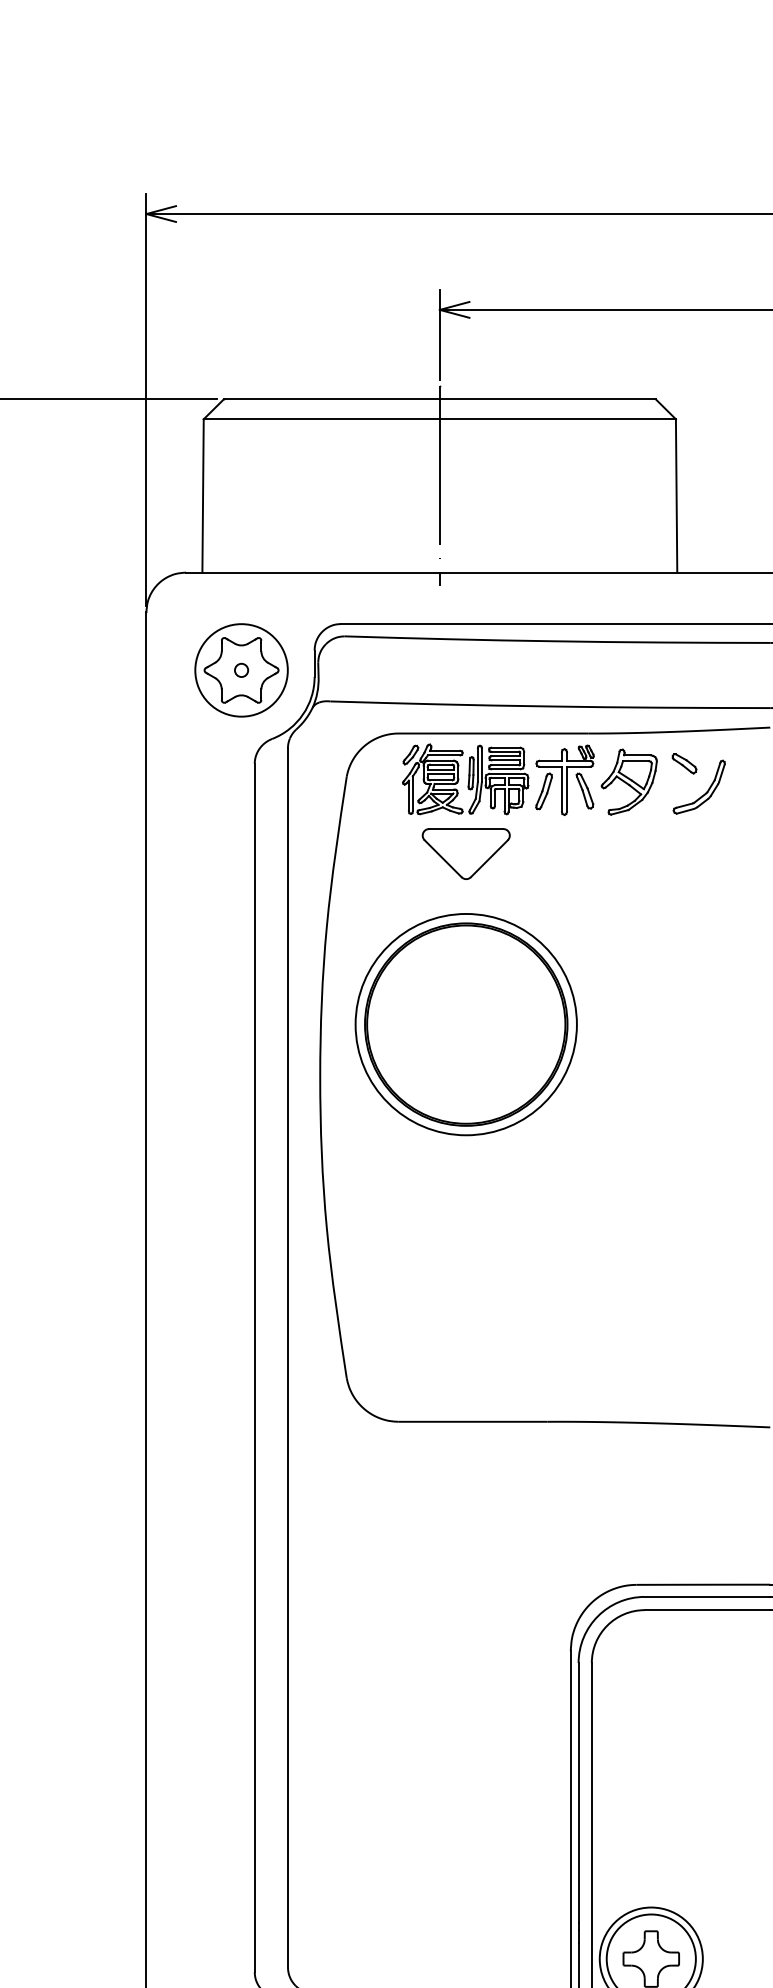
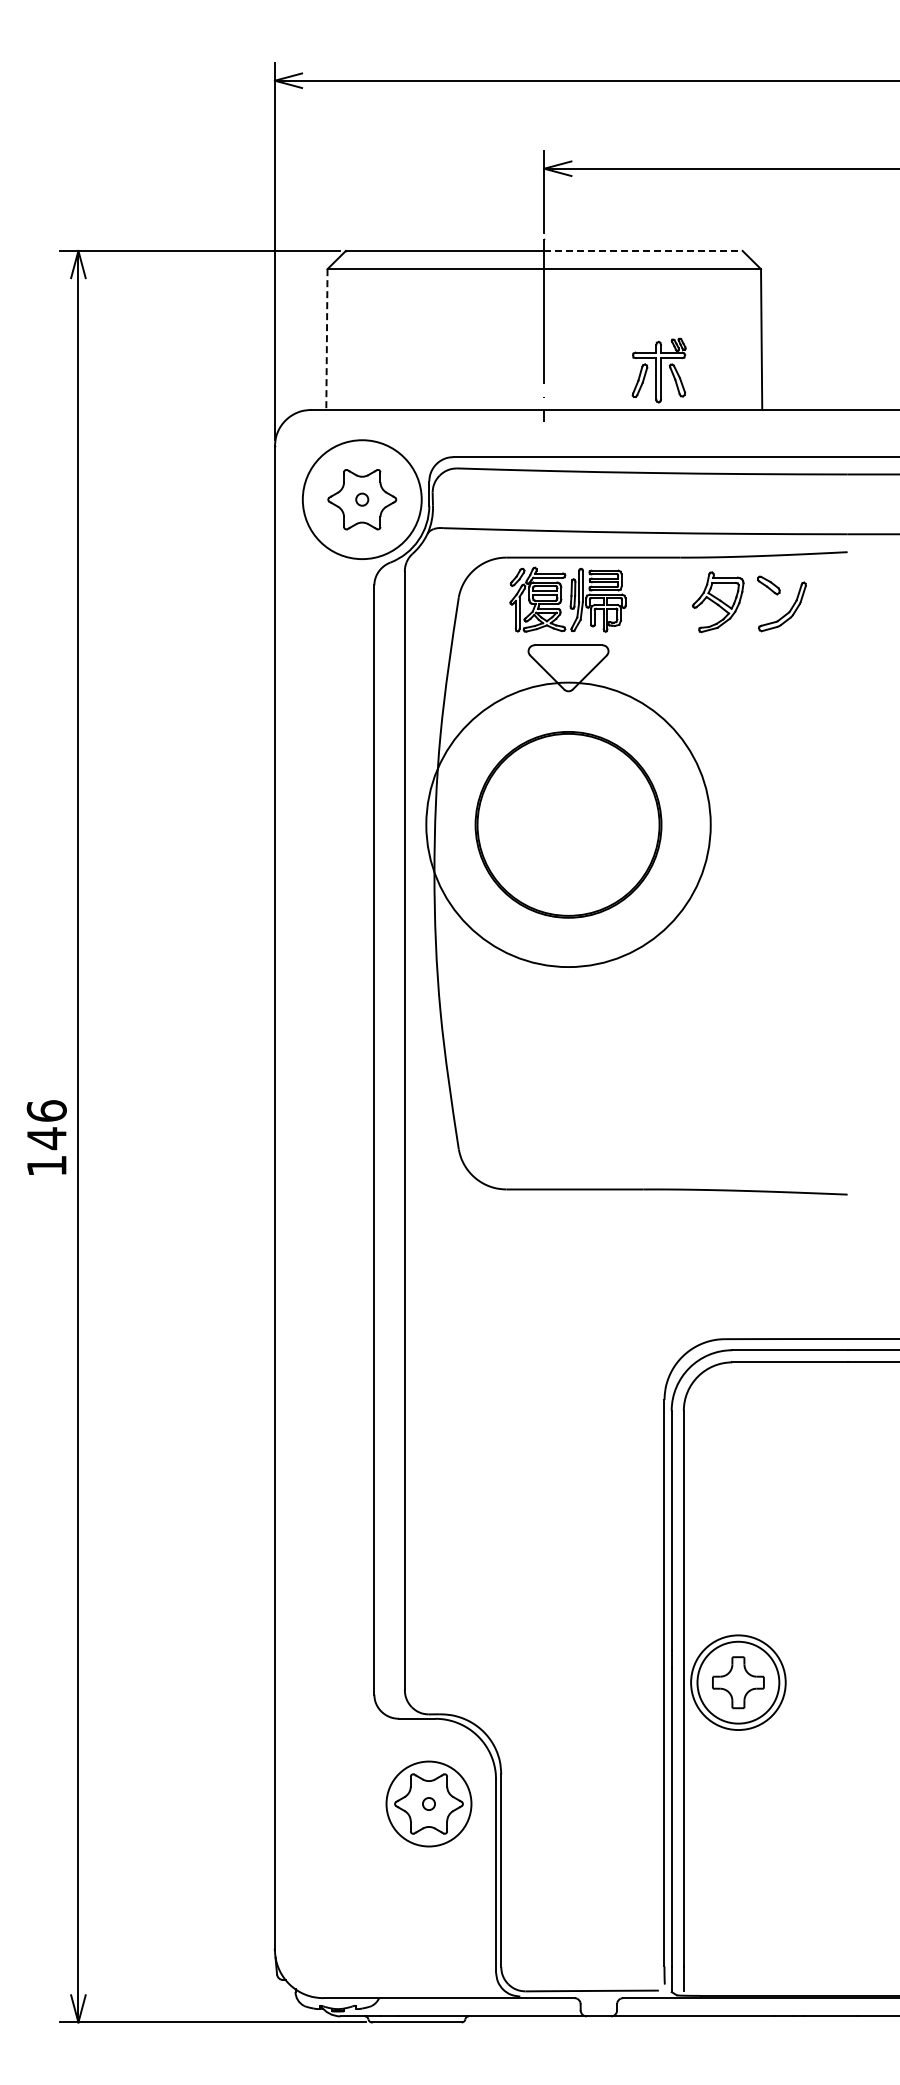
line: (547, 398) -> (643, 250), solid -> dashed
line: (202, 497) -> (326, 340), solid -> dashed
circle: (240, 670) -> (361, 499), size x1.4
part: (564, 780) -> (658, 370), moved
circle: (466, 1024) -> (568, 824), size x1.4

